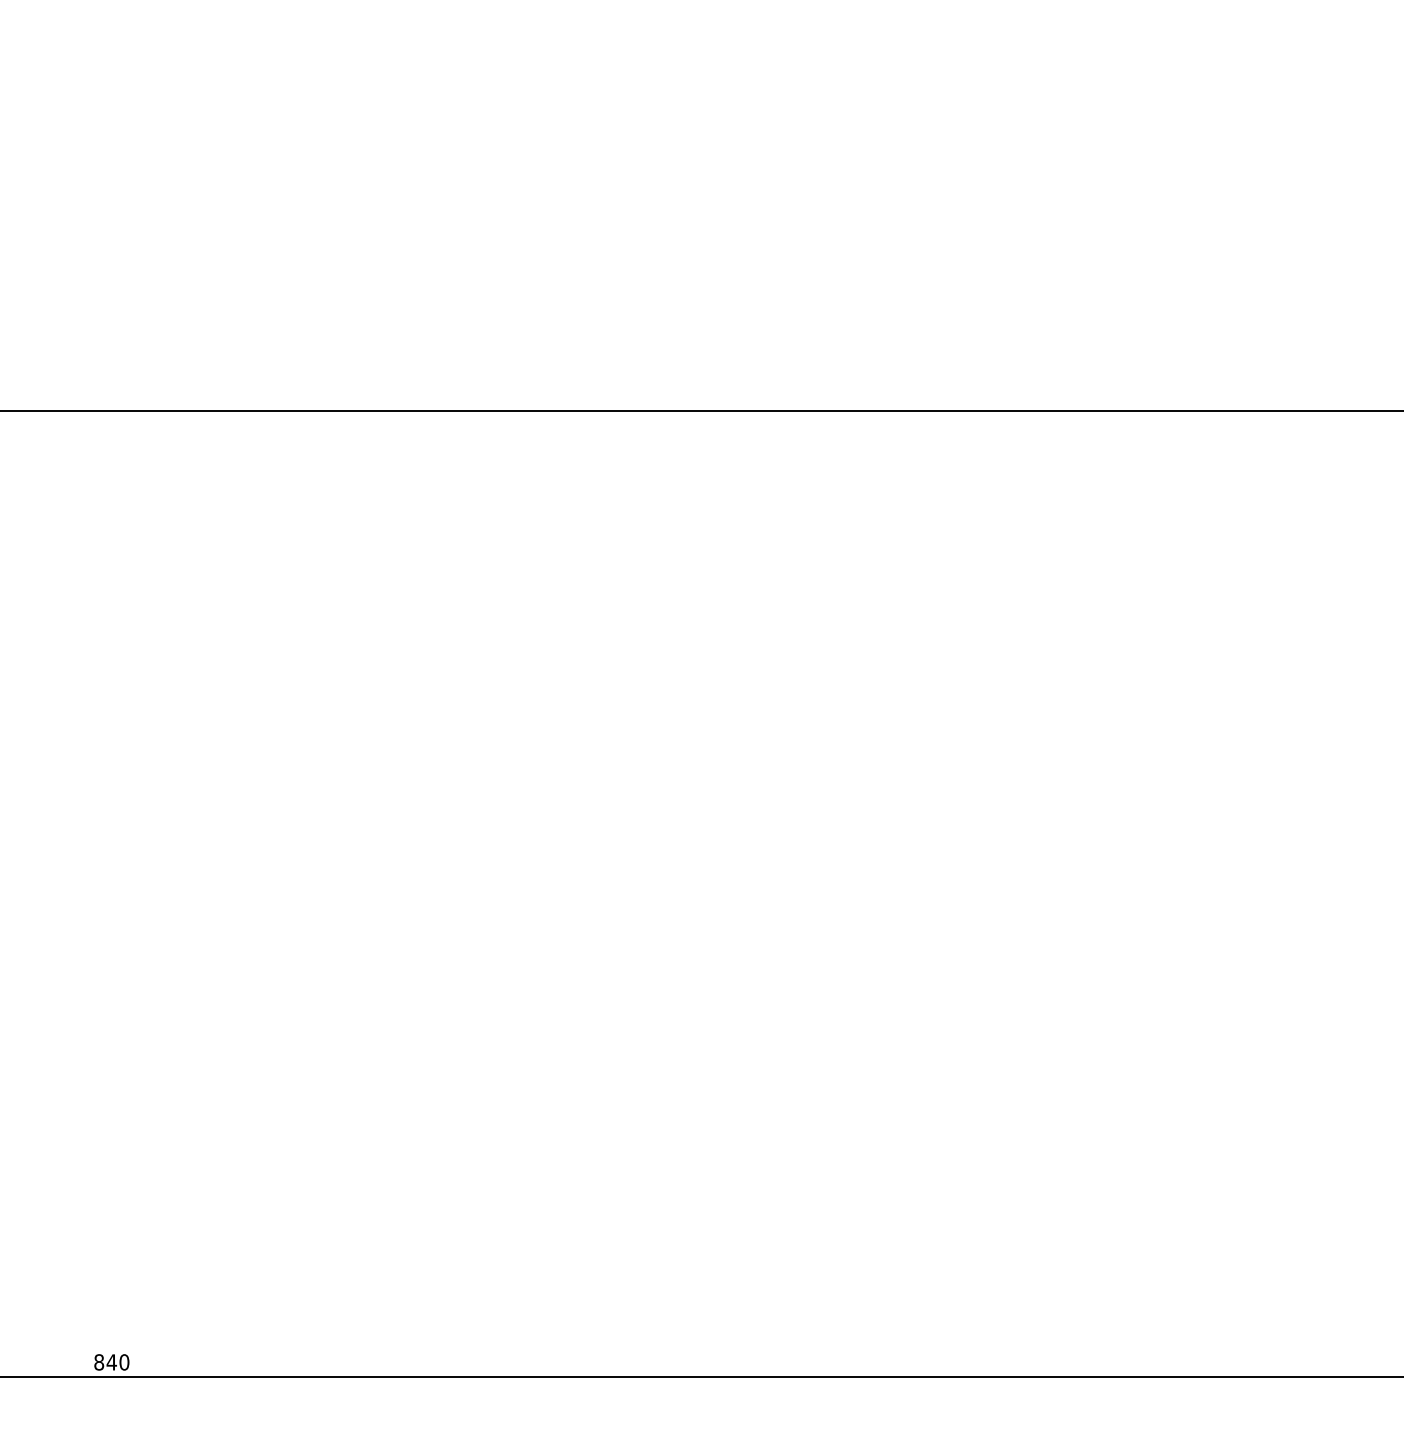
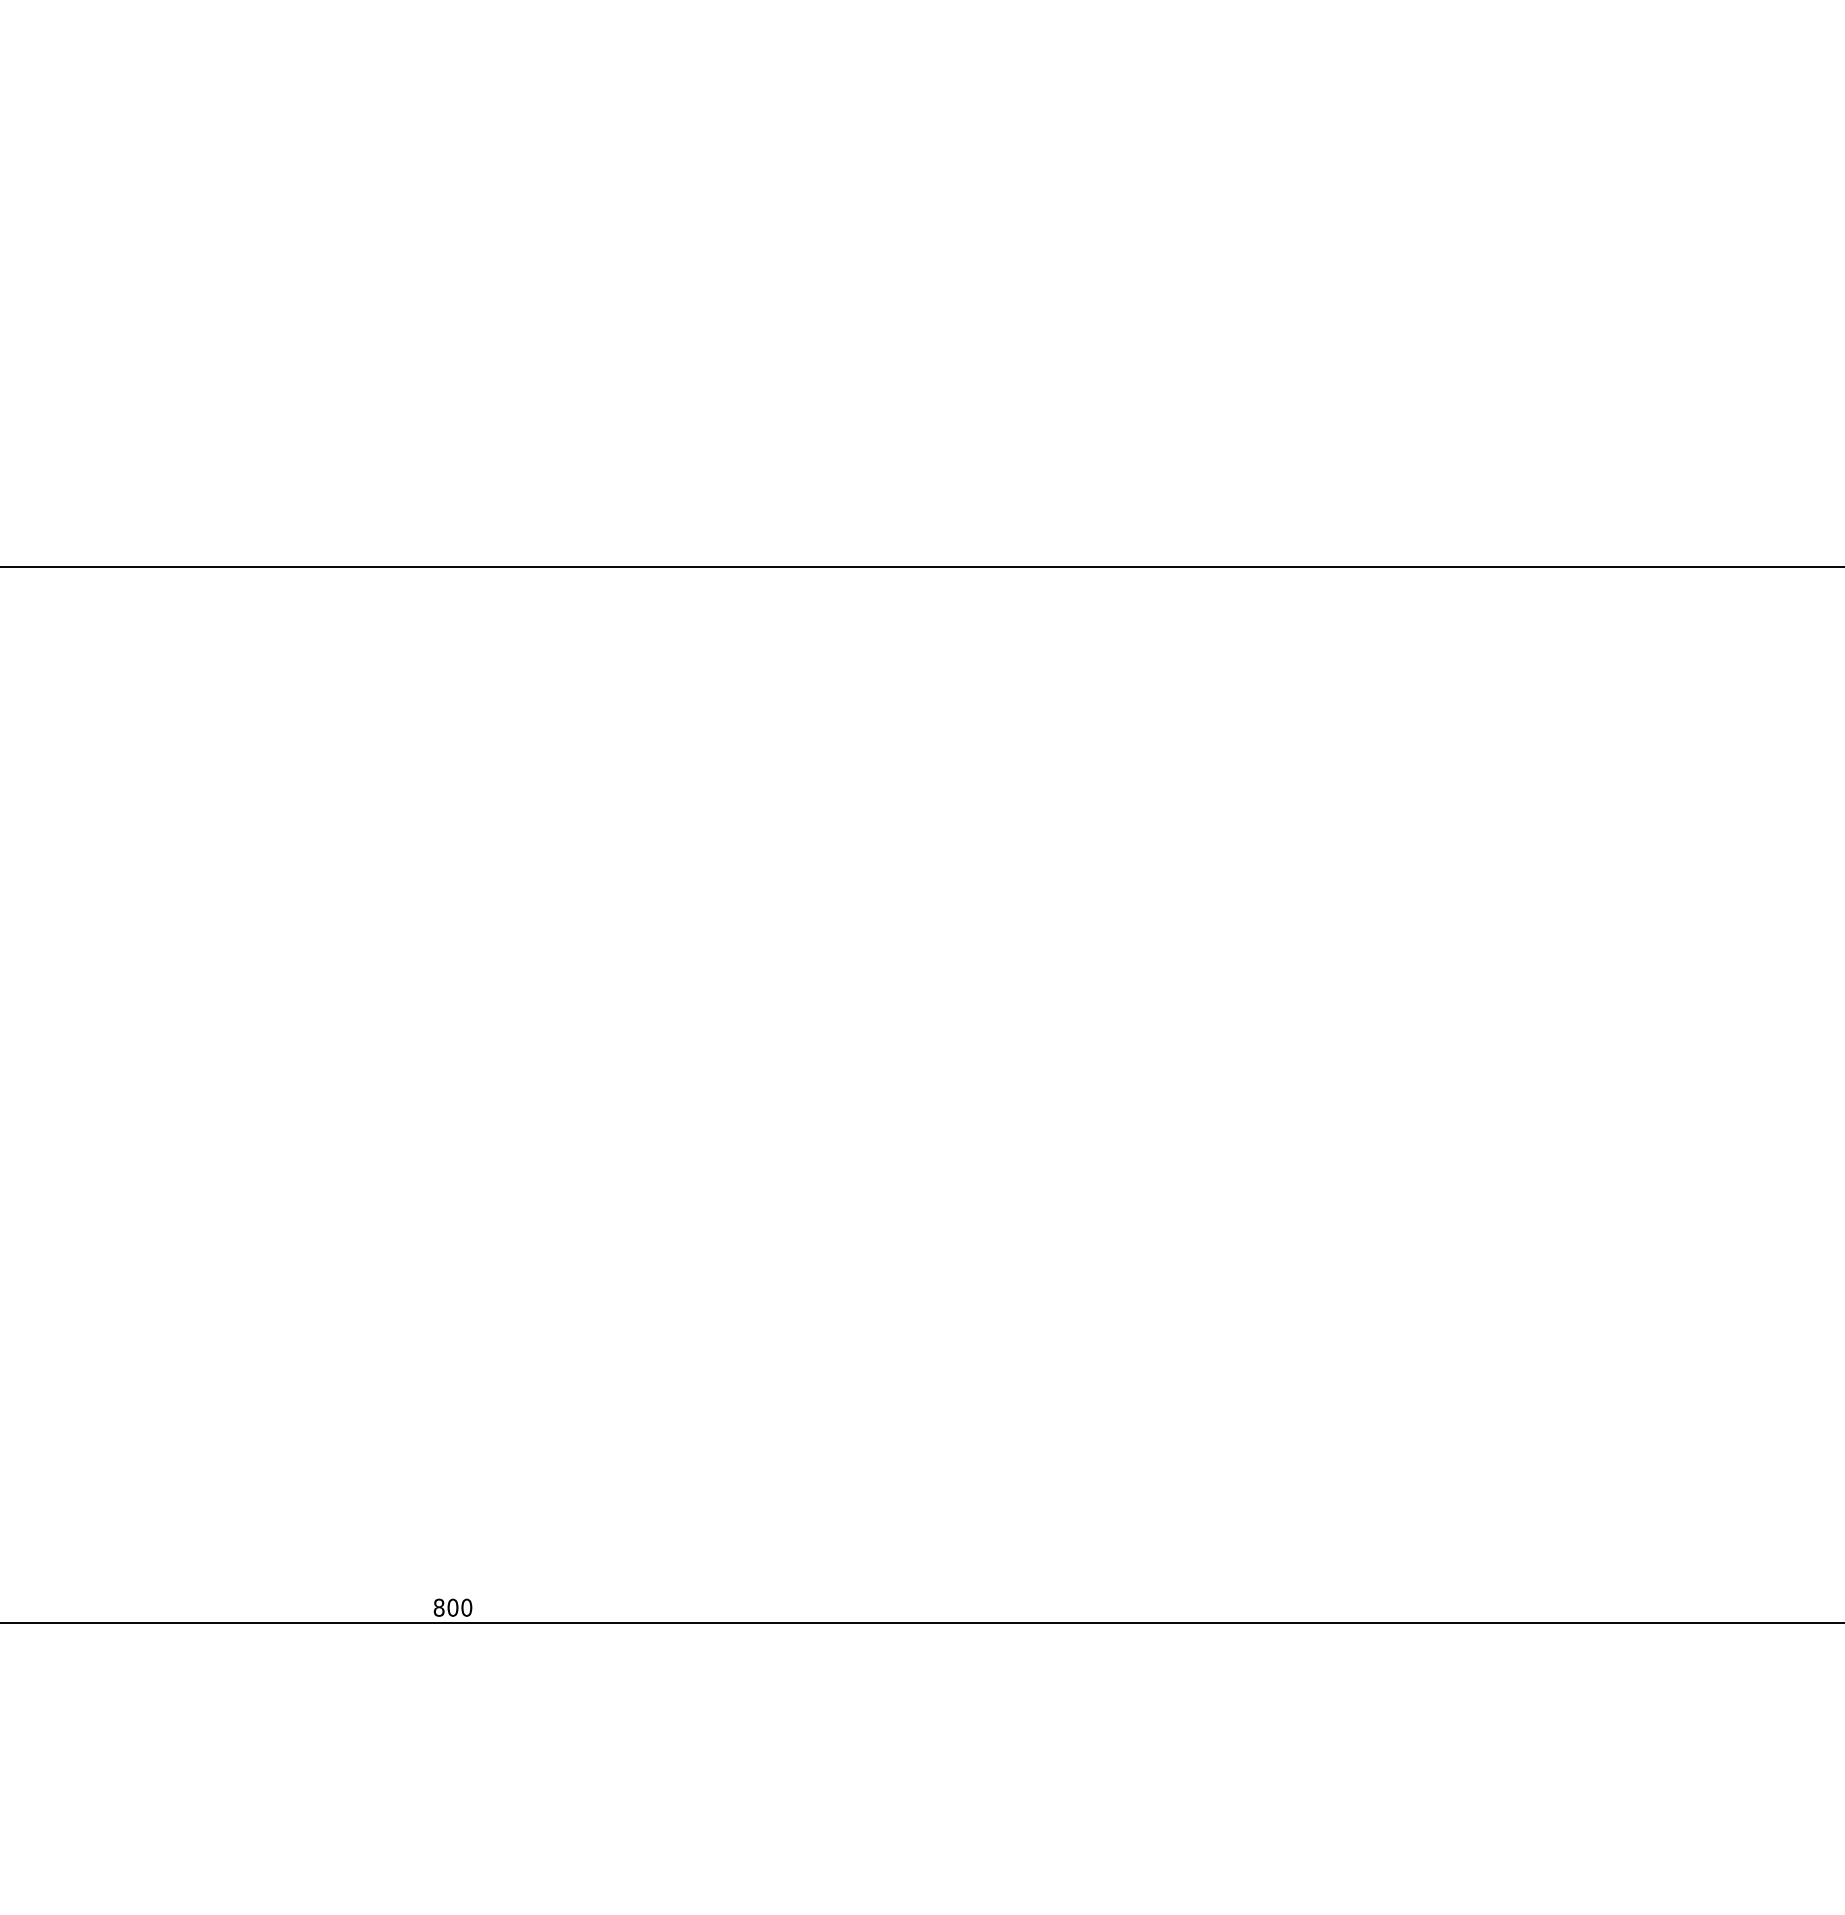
text: (111, 1362) -> (452, 1607), 840 -> 800

